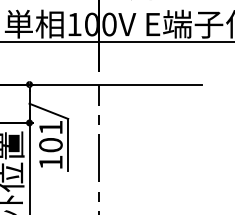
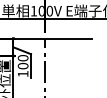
text: (49, 128) -> (22, 58), 101 -> 100

